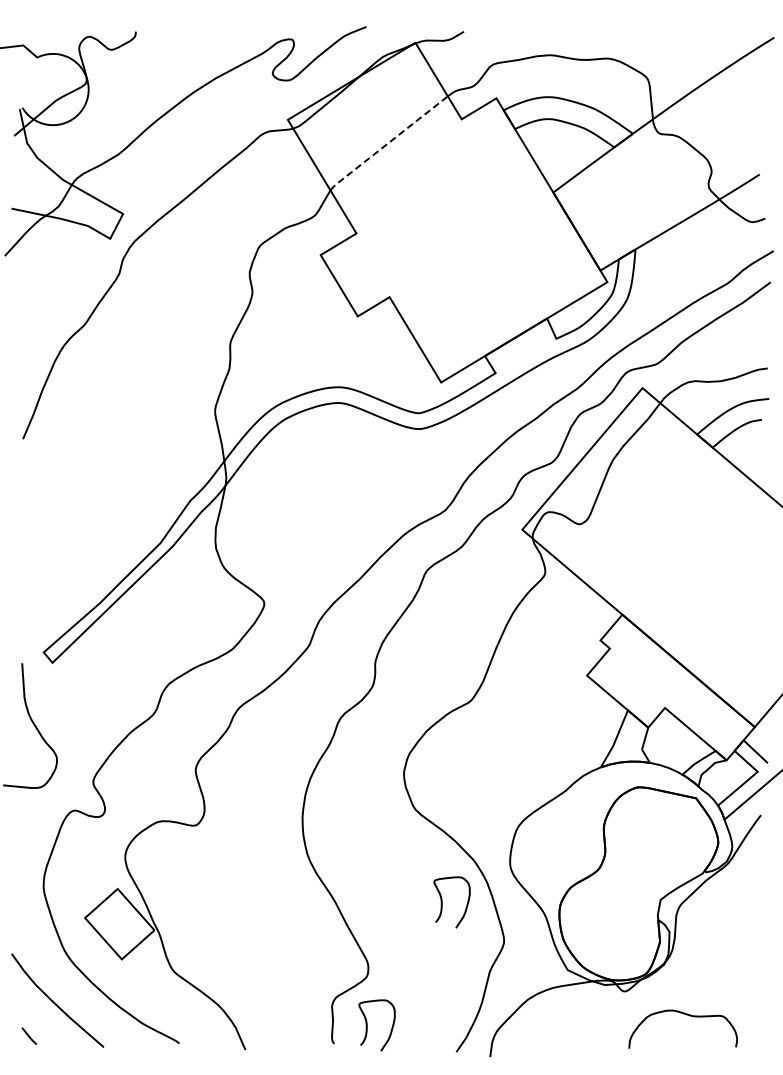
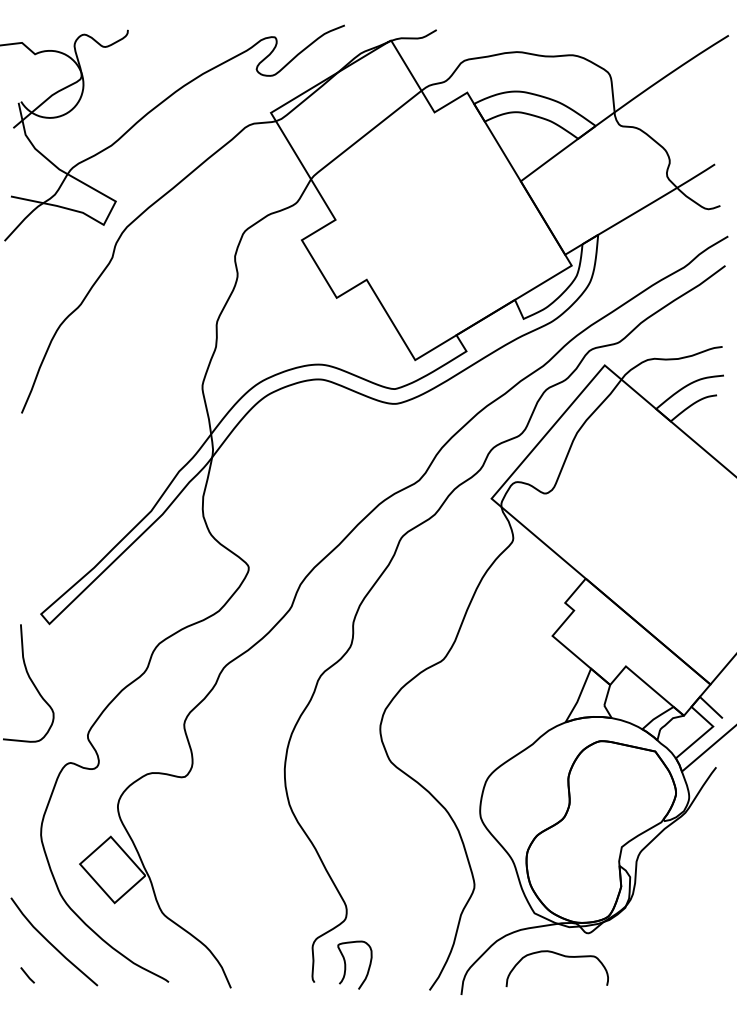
line: (387, 143) -> (364, 135), dashed -> solid
curve: (442, 902) -> (416, 849), removed
curve: (686, 1015) -> (560, 955), moved

